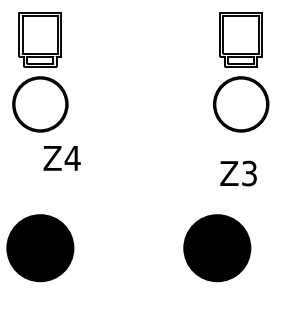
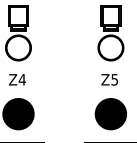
text: (62, 157) -> (17, 79), moved
text: (248, 172) -> (114, 79), Z3 -> Z5
part: (216, 248) -> (110, 114), moved

